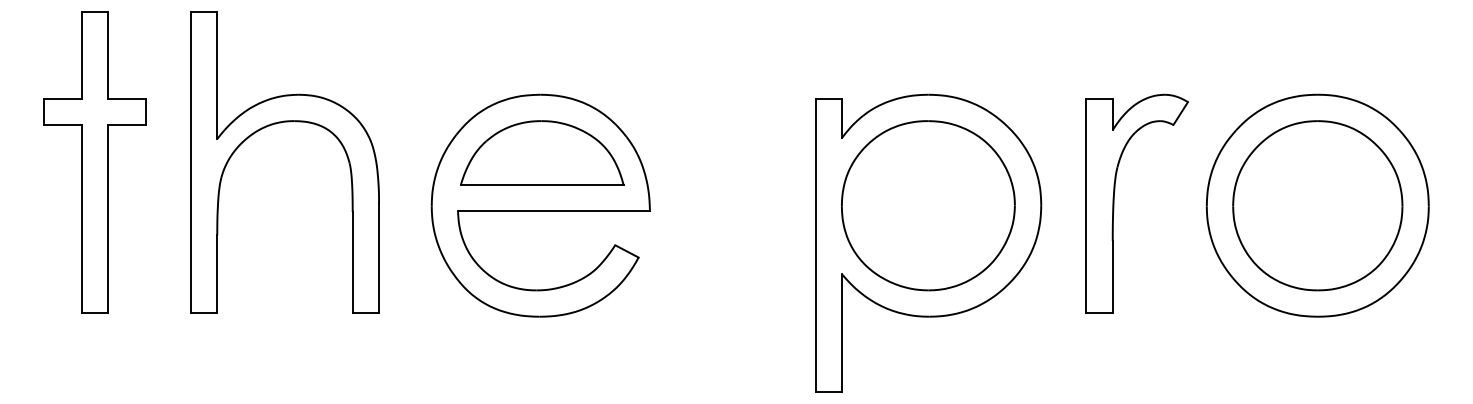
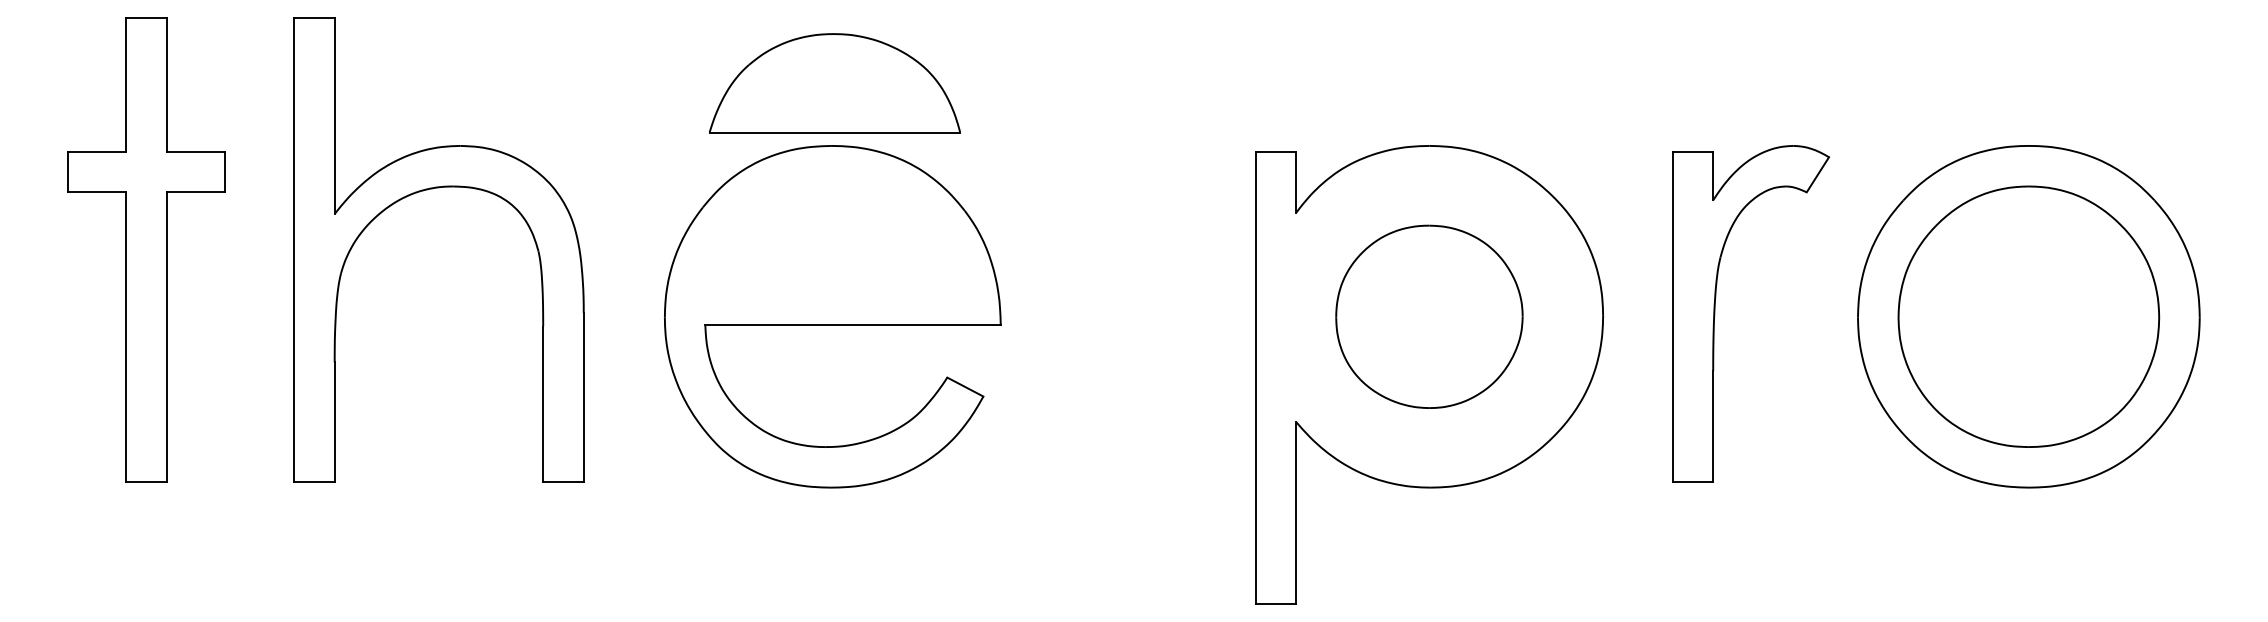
part: (542, 152) -> (835, 82), moved
part: (928, 205) -> (1429, 316), size x0.7

